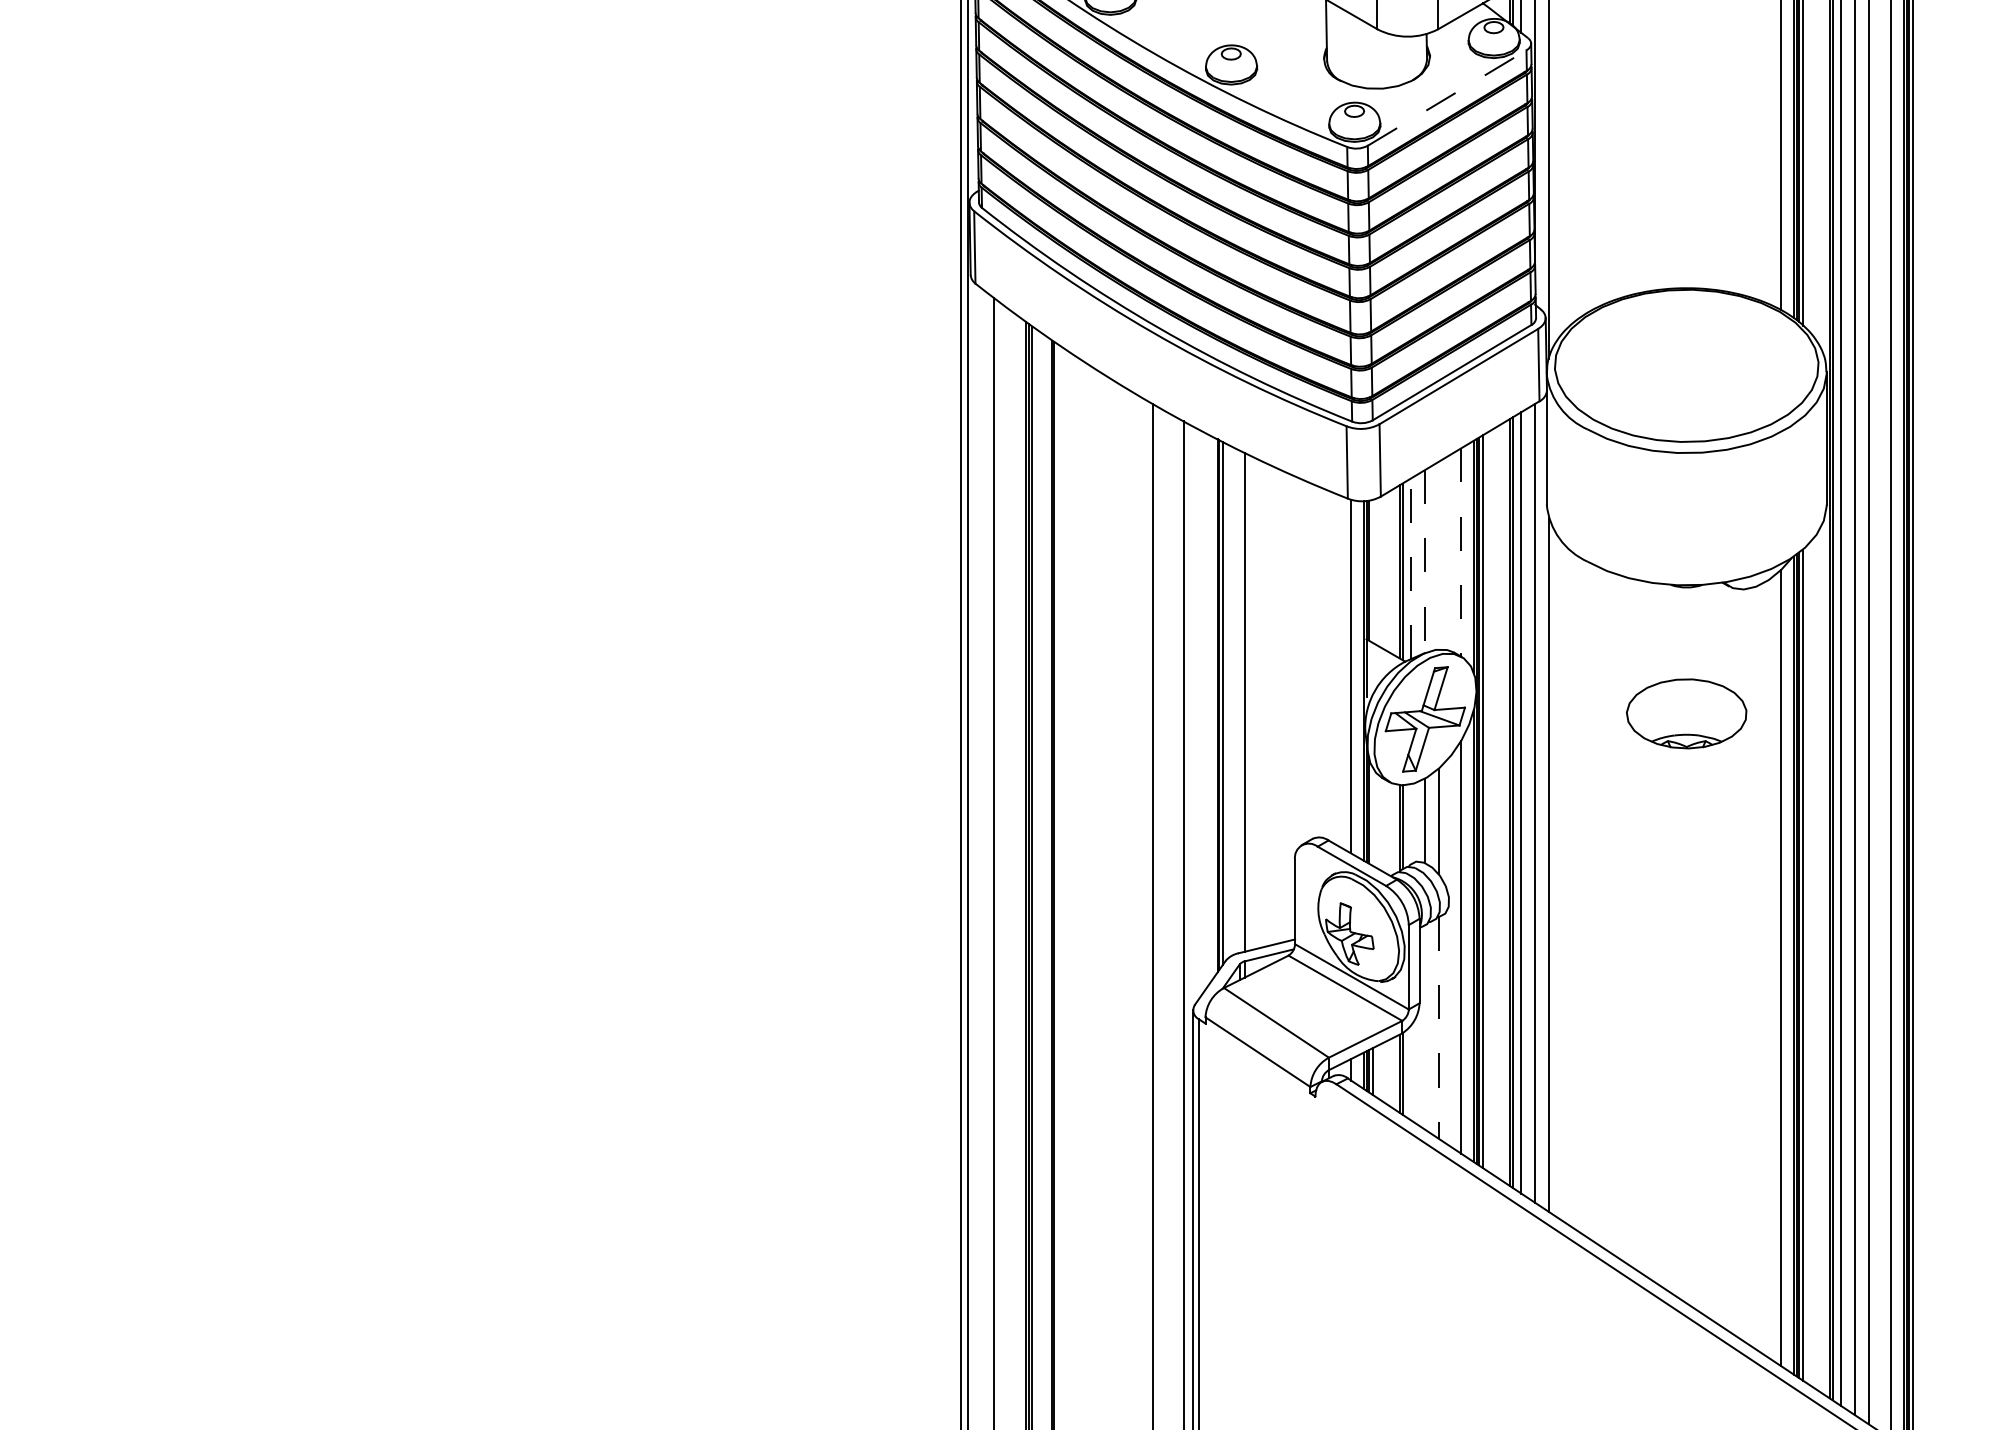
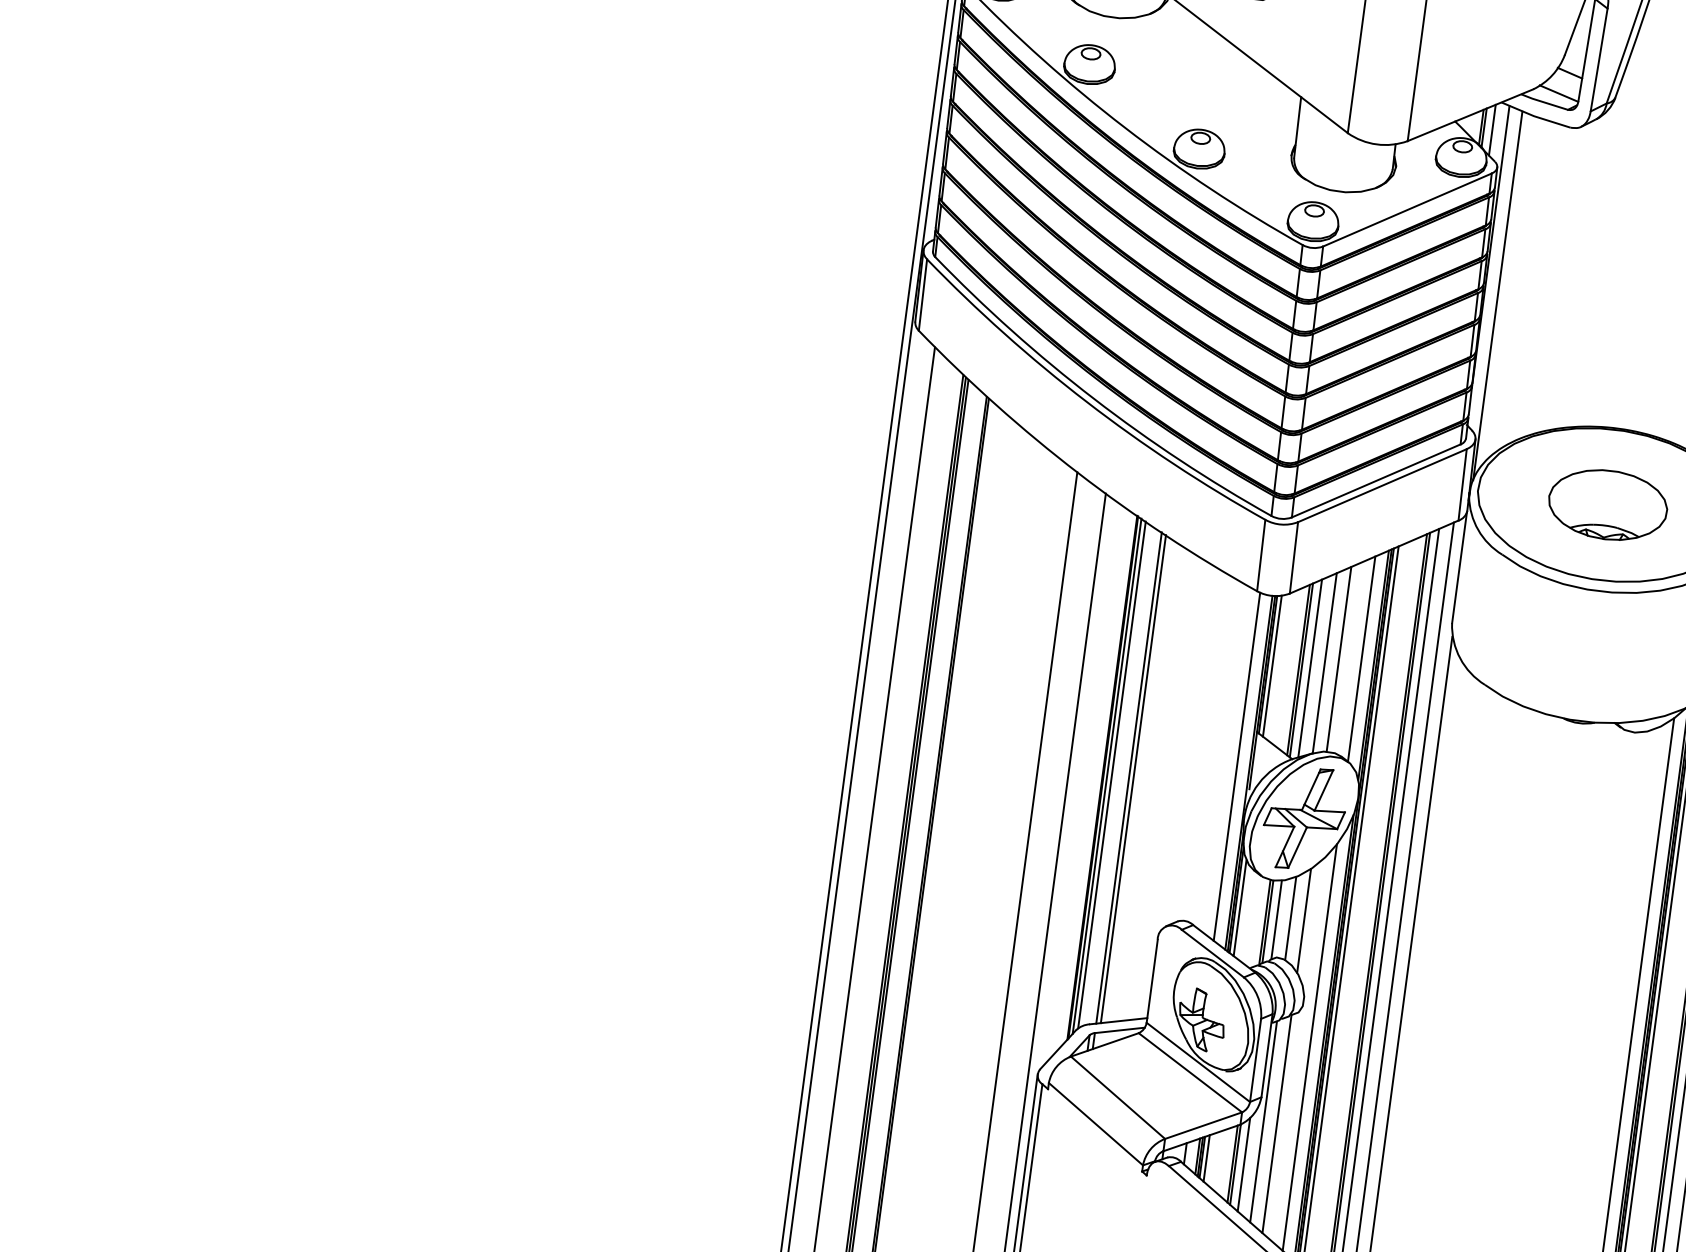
line: (1447, 98) -> (1407, 210), dashed -> solid
line: (1461, 552) -> (1361, 659), dashed -> solid
line: (1438, 555) -> (1338, 659), added
line: (1425, 562) -> (1325, 664), dashed -> solid
line: (1411, 568) -> (1310, 668), dashed -> solid
line: (1373, 571) -> (1272, 666), added
line: (1227, 700) -> (1112, 774), added
line: (1249, 702) -> (1133, 778), added
part: (1686, 713) -> (1607, 504), moved
line: (1373, 817) -> (1240, 908), added
line: (1411, 823) -> (1277, 919), added
line: (1425, 1027) -> (1264, 1121), added
line: (1438, 1027) -> (1276, 1123), dashed -> solid
line: (1411, 1072) -> (1244, 1164), added

